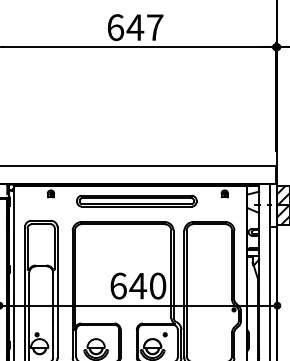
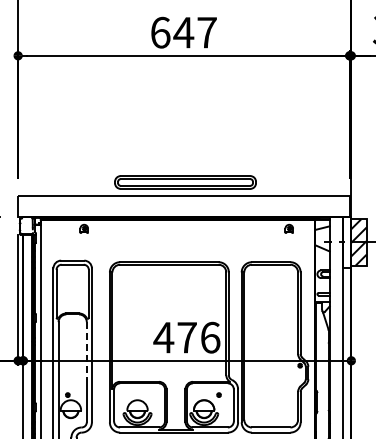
part: (136, 201) -> (185, 182), moved
text: (137, 285) -> (186, 337), 640 -> 476
line: (52, 297) -> (86, 351), solid -> dashed

